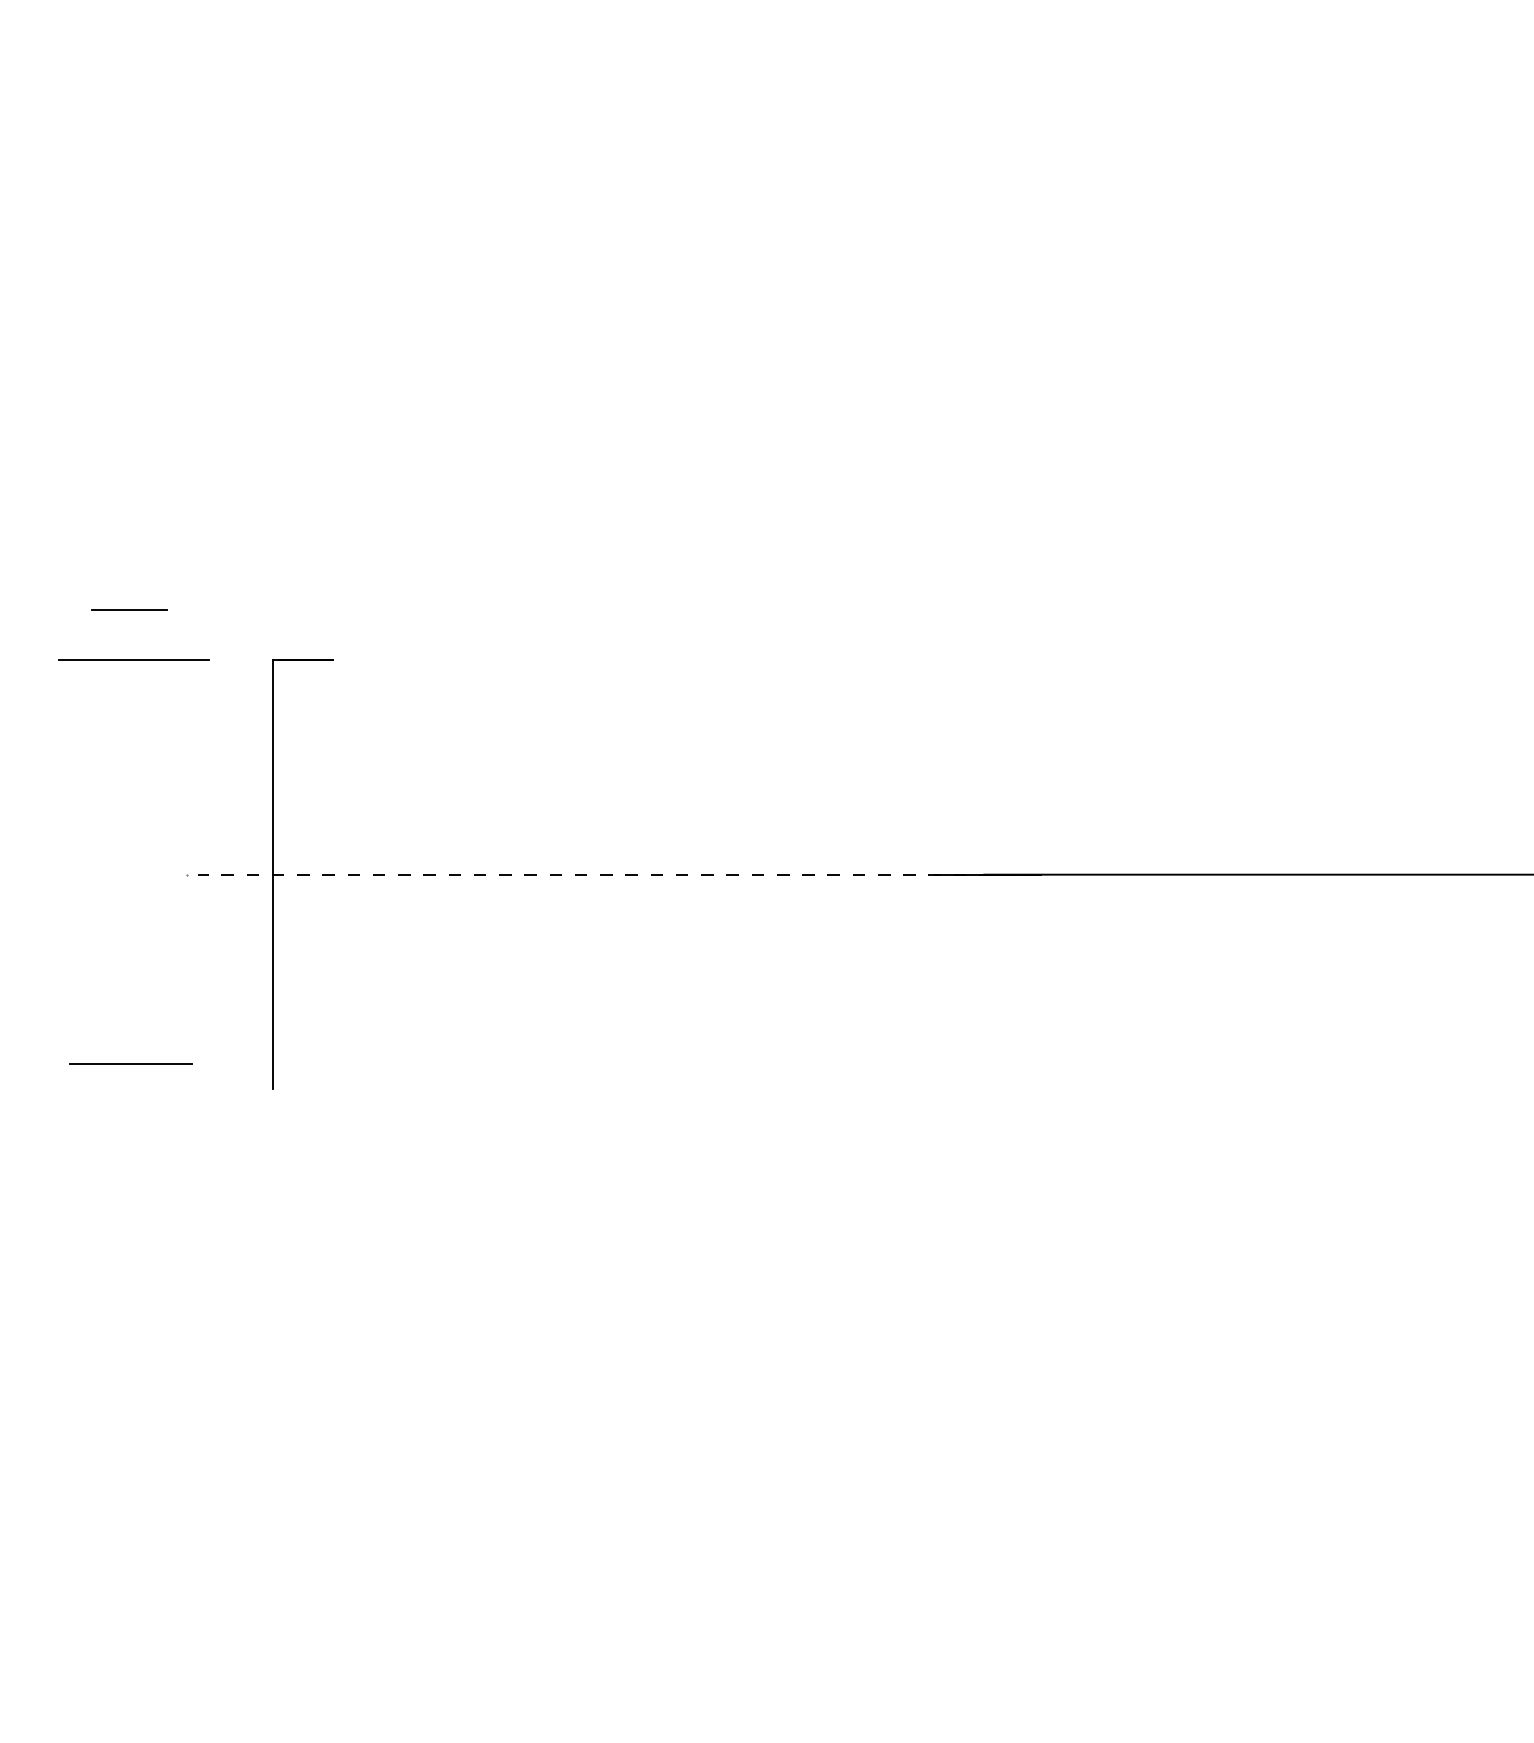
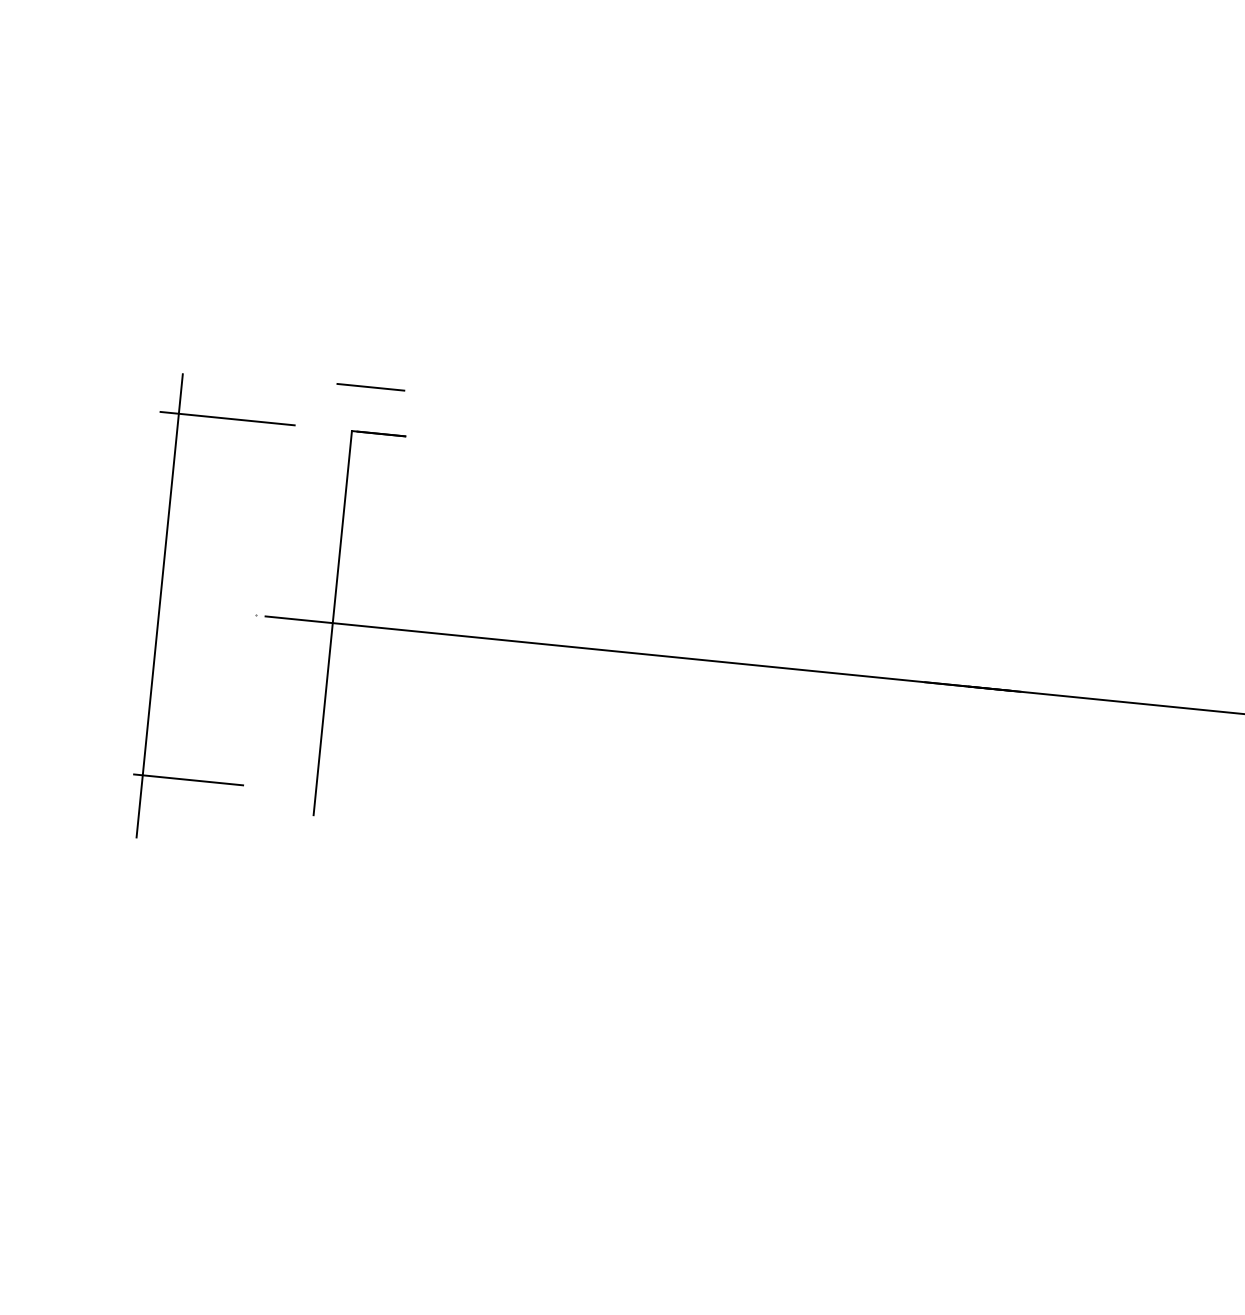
line: (129, 609) -> (370, 387), moved
line: (79, 874) -> (159, 605), added
line: (620, 874) -> (643, 653), dashed -> solid

